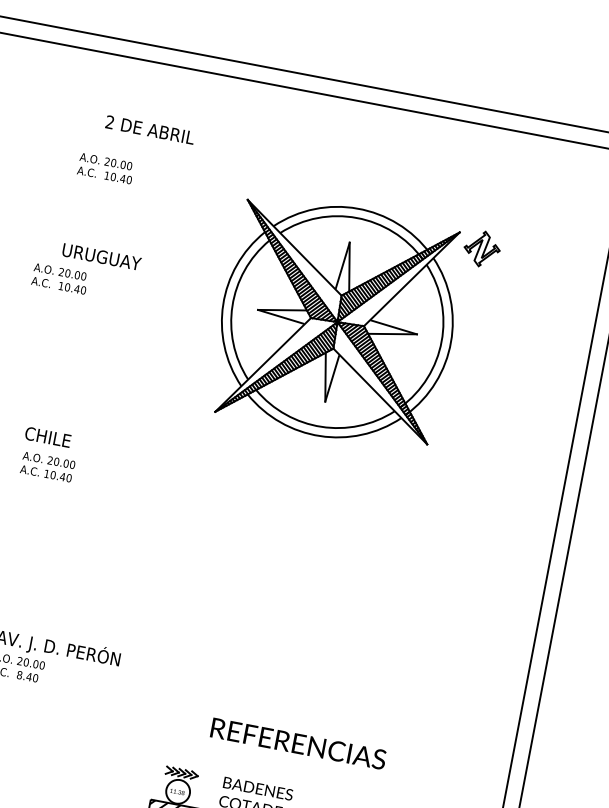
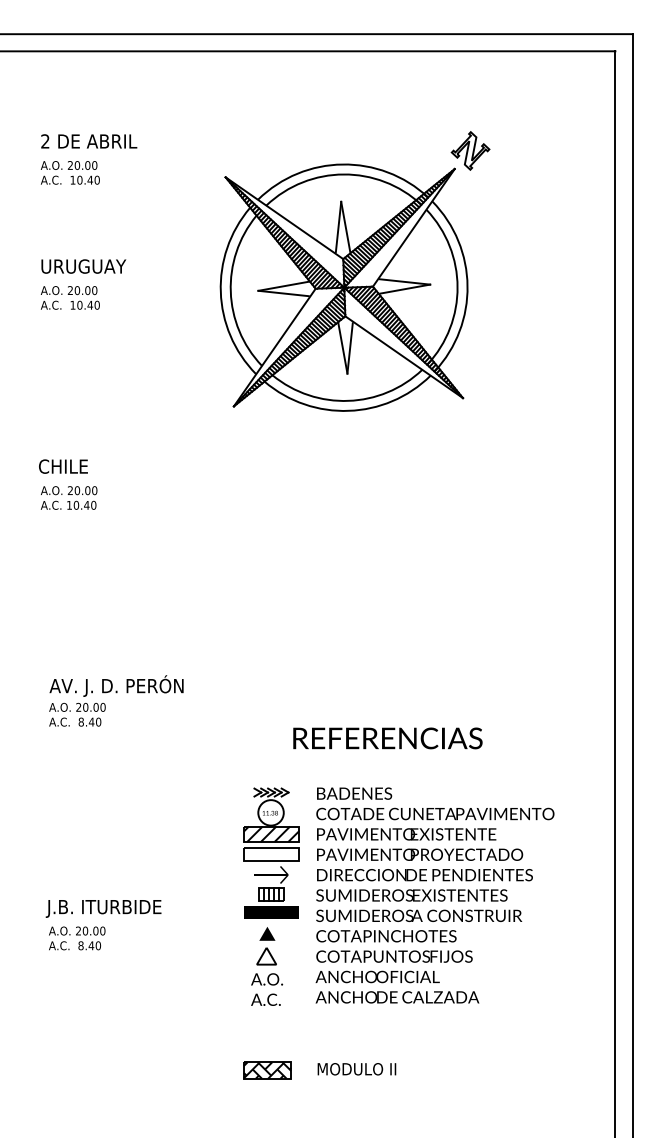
text: (150, 130) -> (89, 141), moved
part: (482, 248) -> (470, 150), moved
text: (59, 278) -> (69, 297), moved

